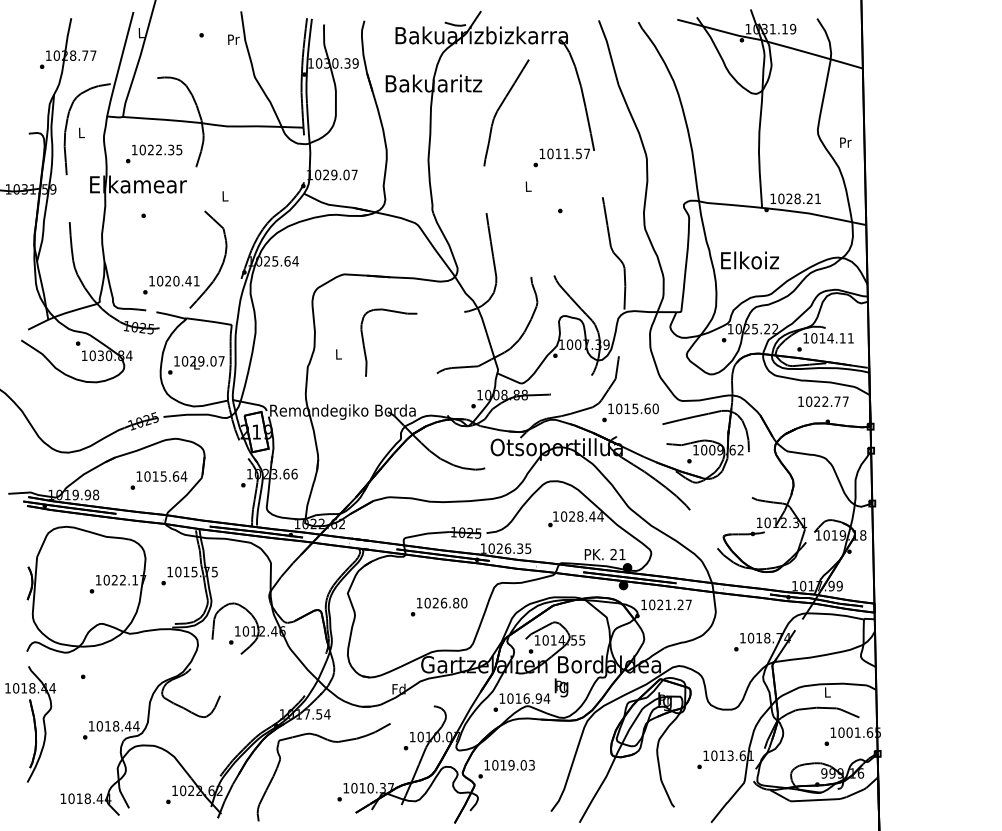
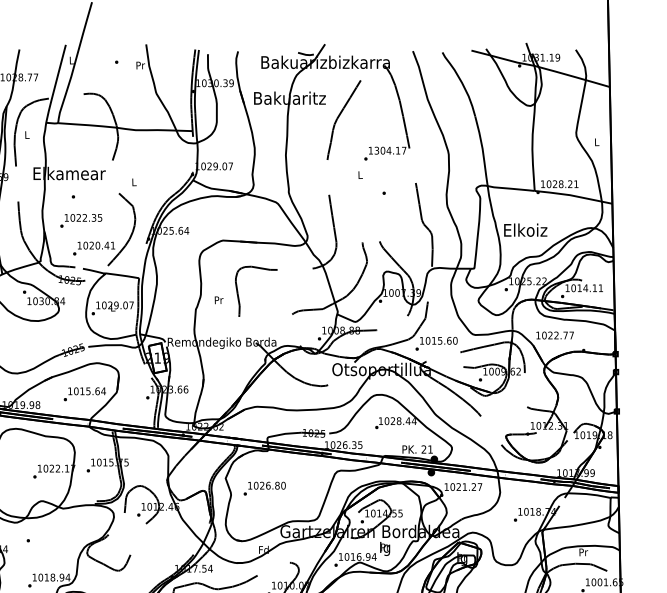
text: (845, 142) -> (596, 142), Pr -> L
text: (154, 153) -> (81, 220), moved
text: (564, 153) -> (387, 150), 1011.57 -> 1304.17
text: (338, 354) -> (218, 300), L -> Pr
text: (823, 401) -> (555, 335), moved
text: (439, 606) -> (265, 488), moved
text: (827, 692) -> (583, 552), L -> Pr
text: (127, 726) -> (61, 577), 1018.44 -> 1018.94

